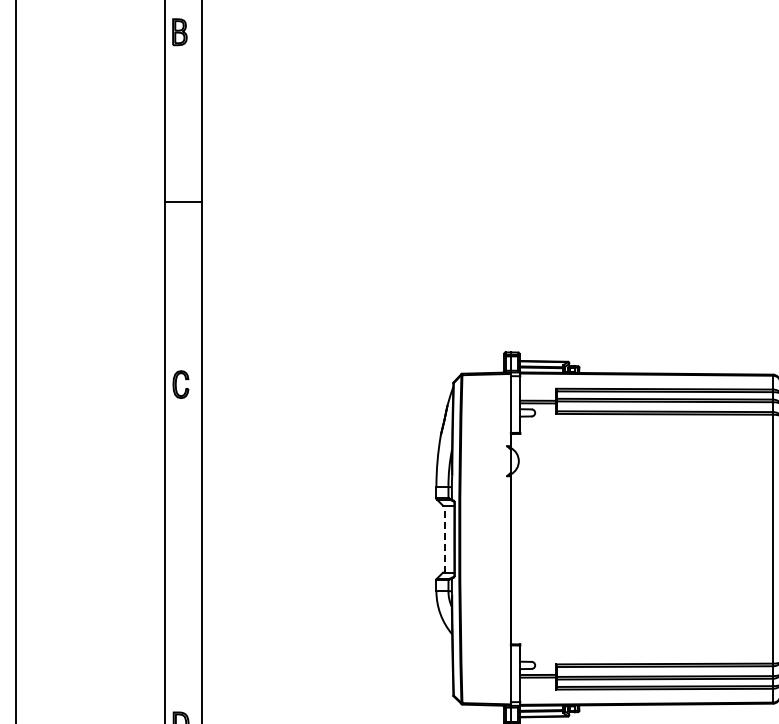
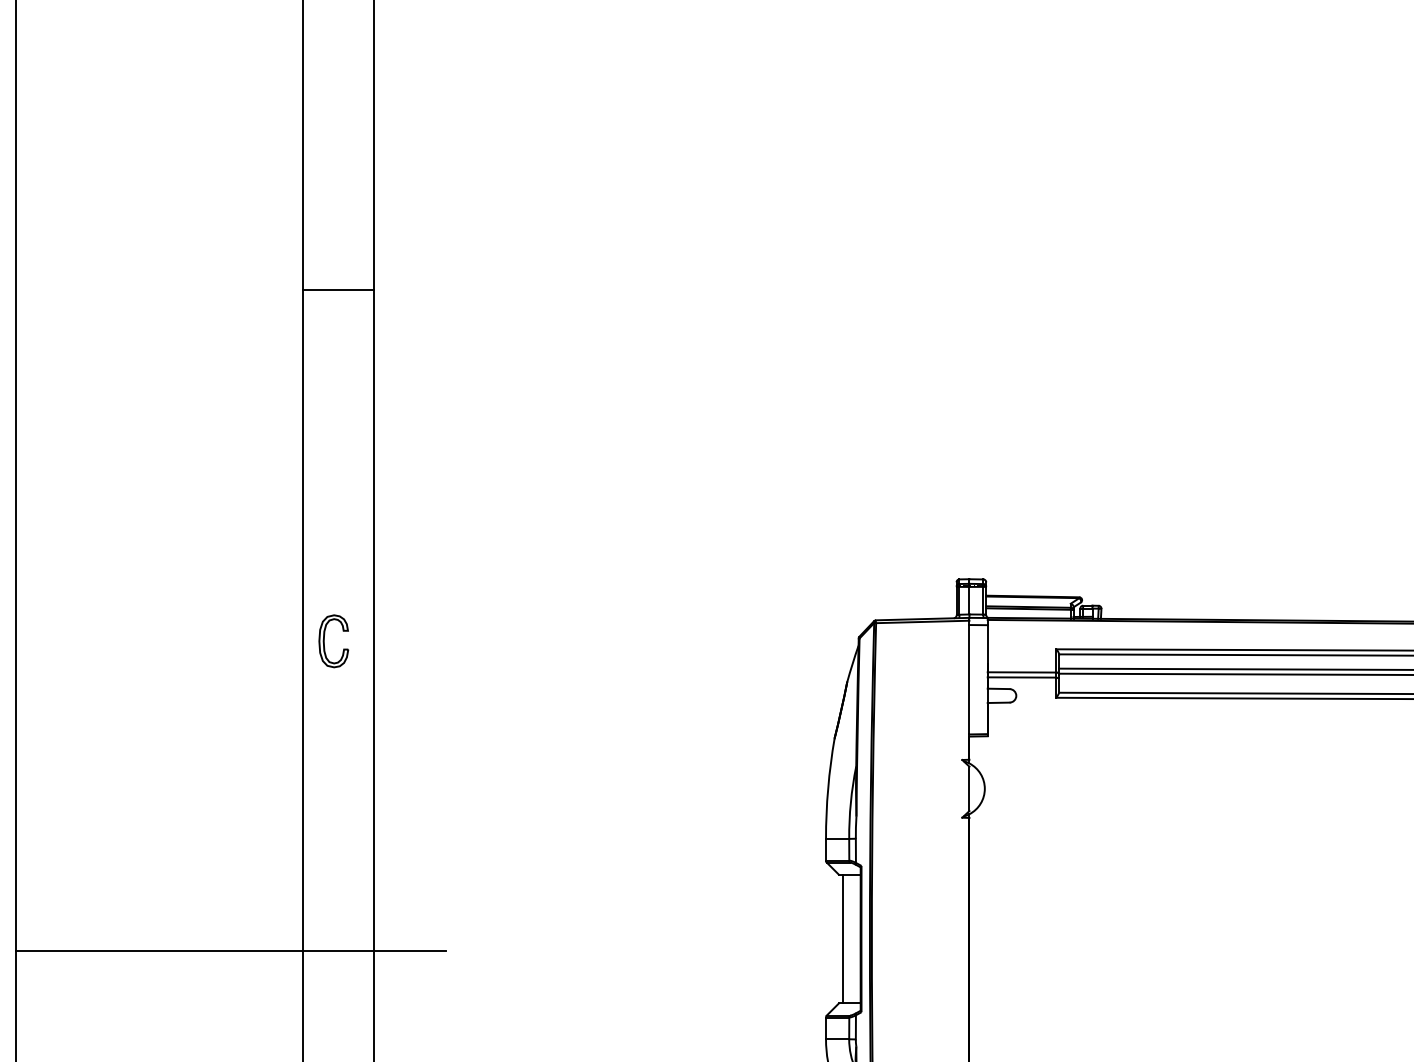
line: (445, 538) -> (843, 937), dashed -> solid
line: (127, 545) -> (230, 951), added

